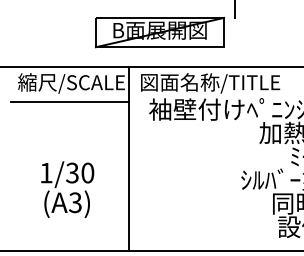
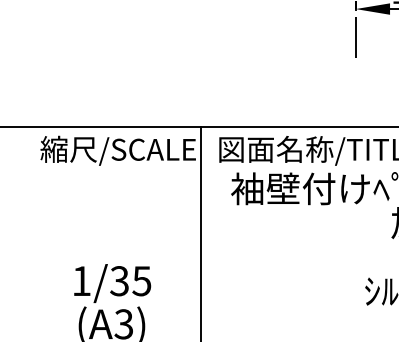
part: (159, 32) -> (246, 76), removed
line: (69, 102) -> (115, 178), removed
text: (87, 172) -> (141, 280), 1/30 -> 1/35

